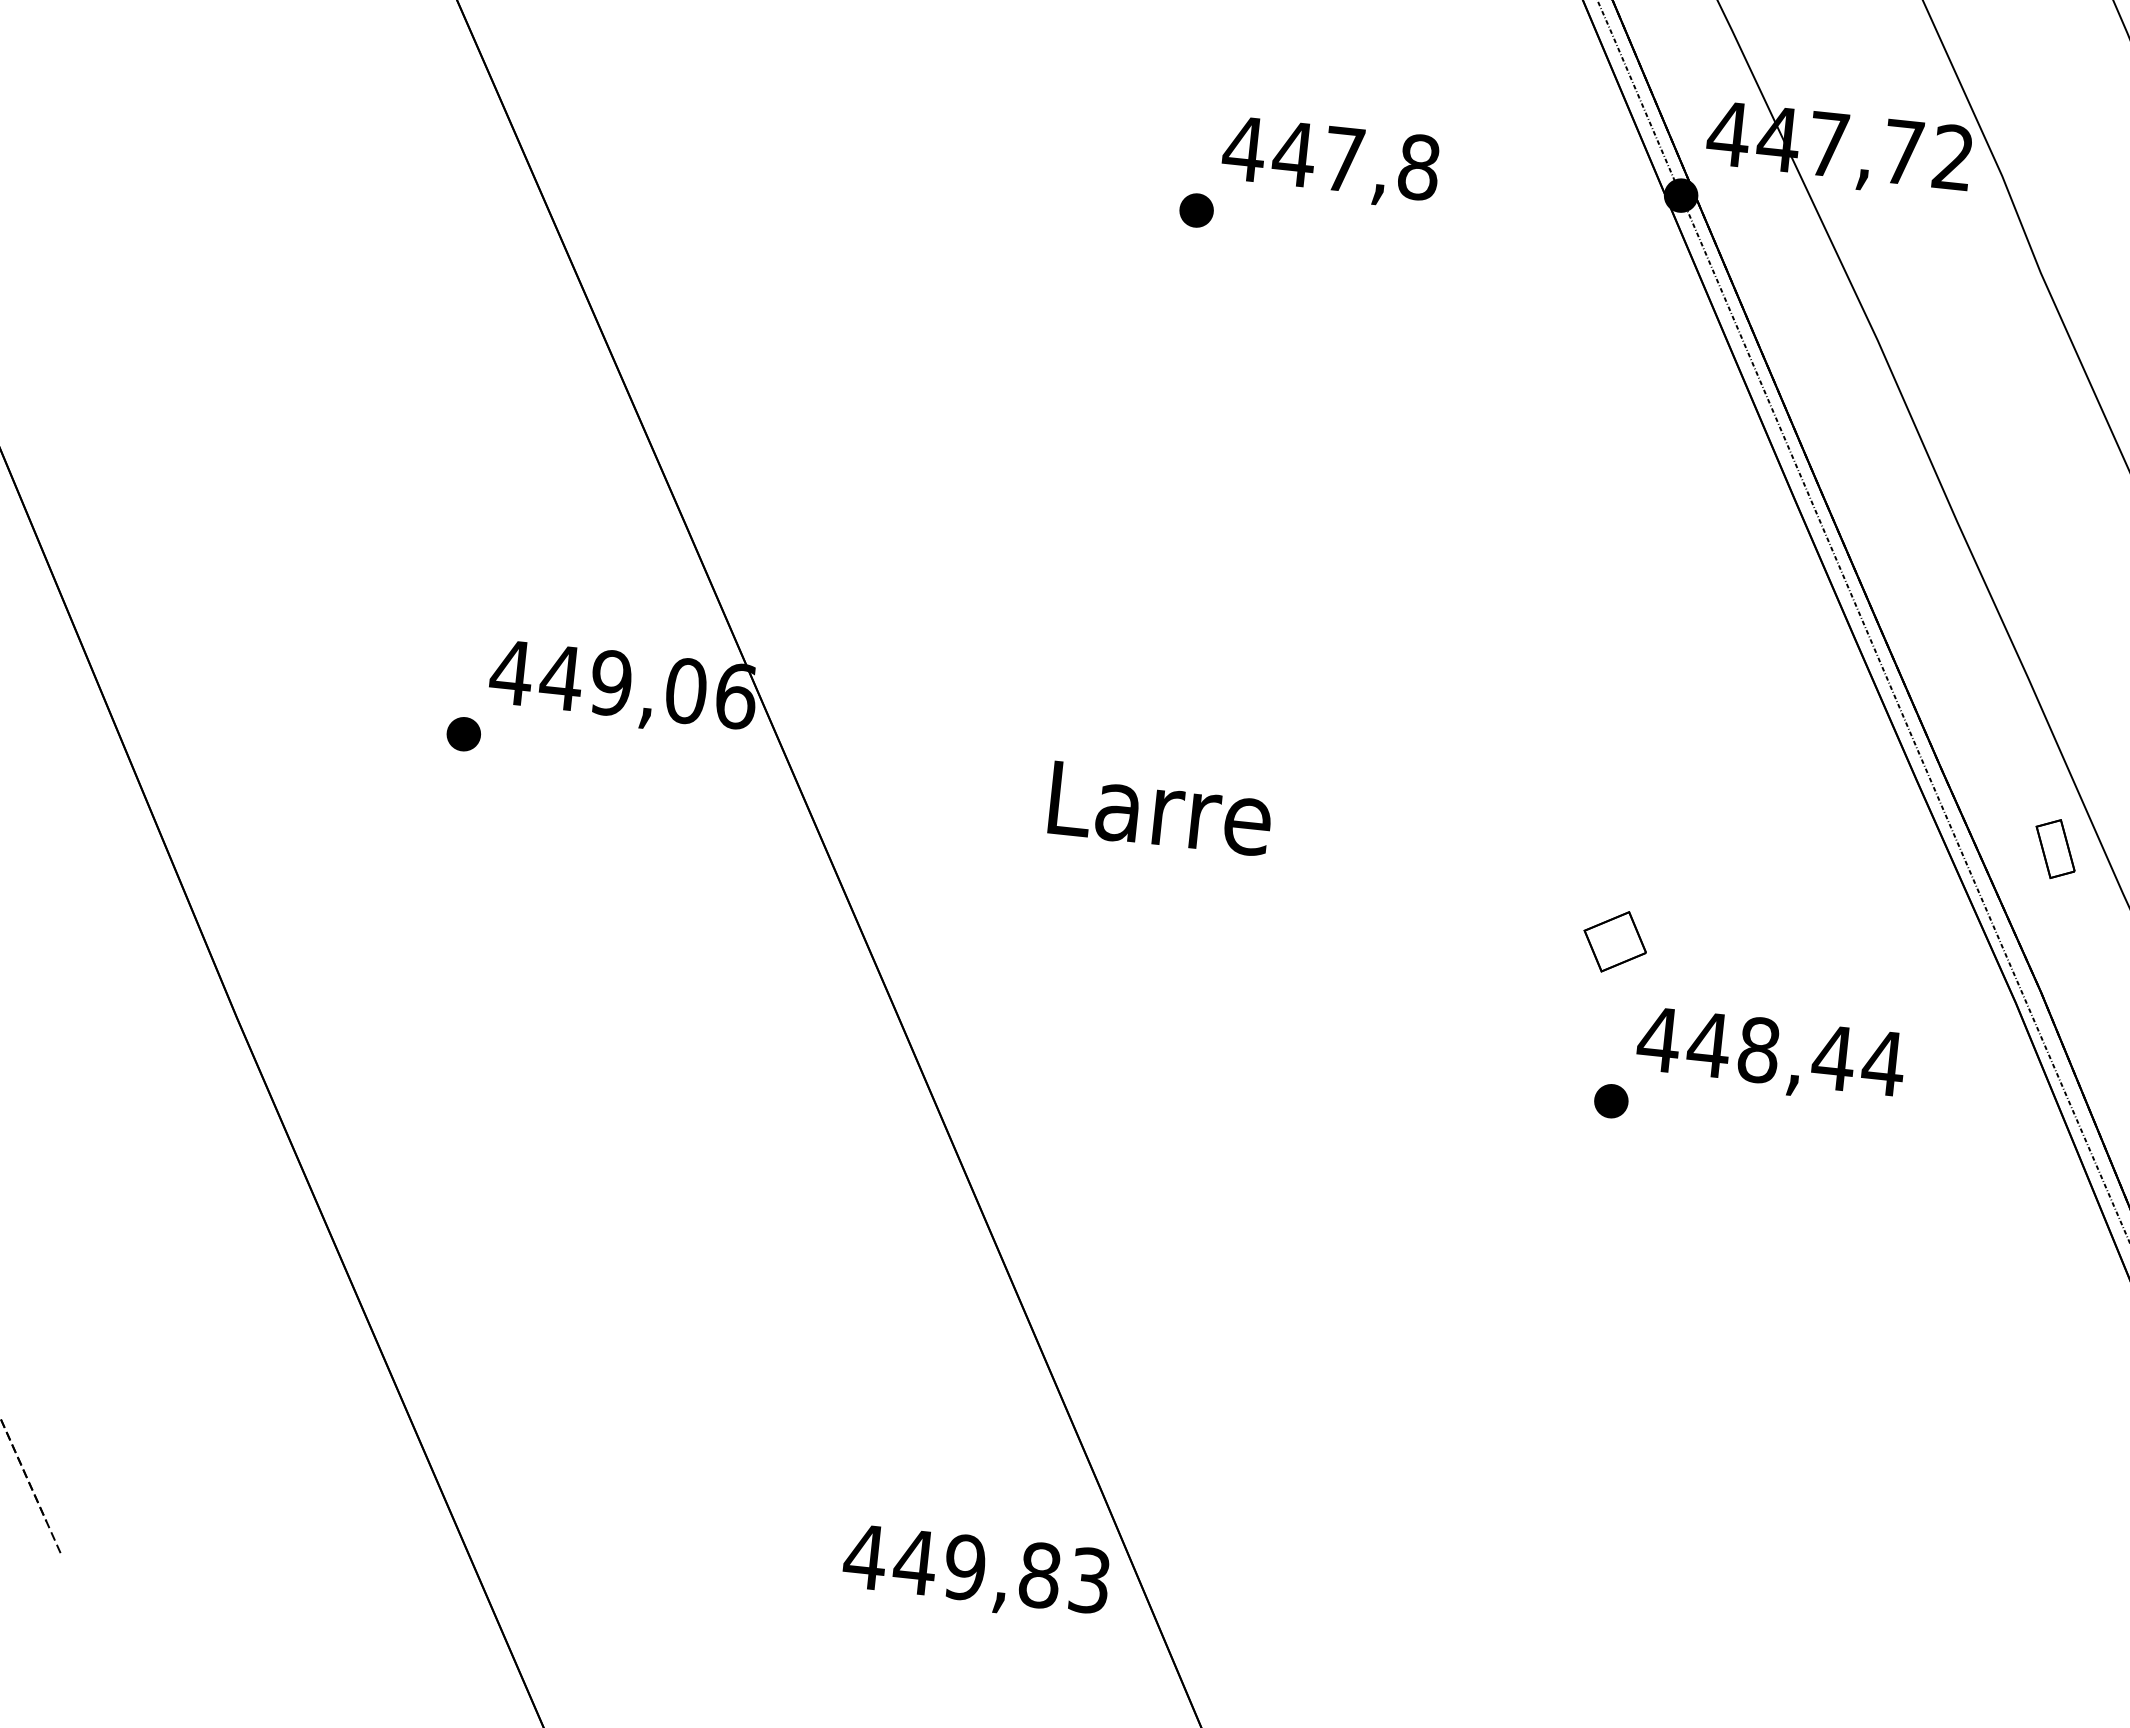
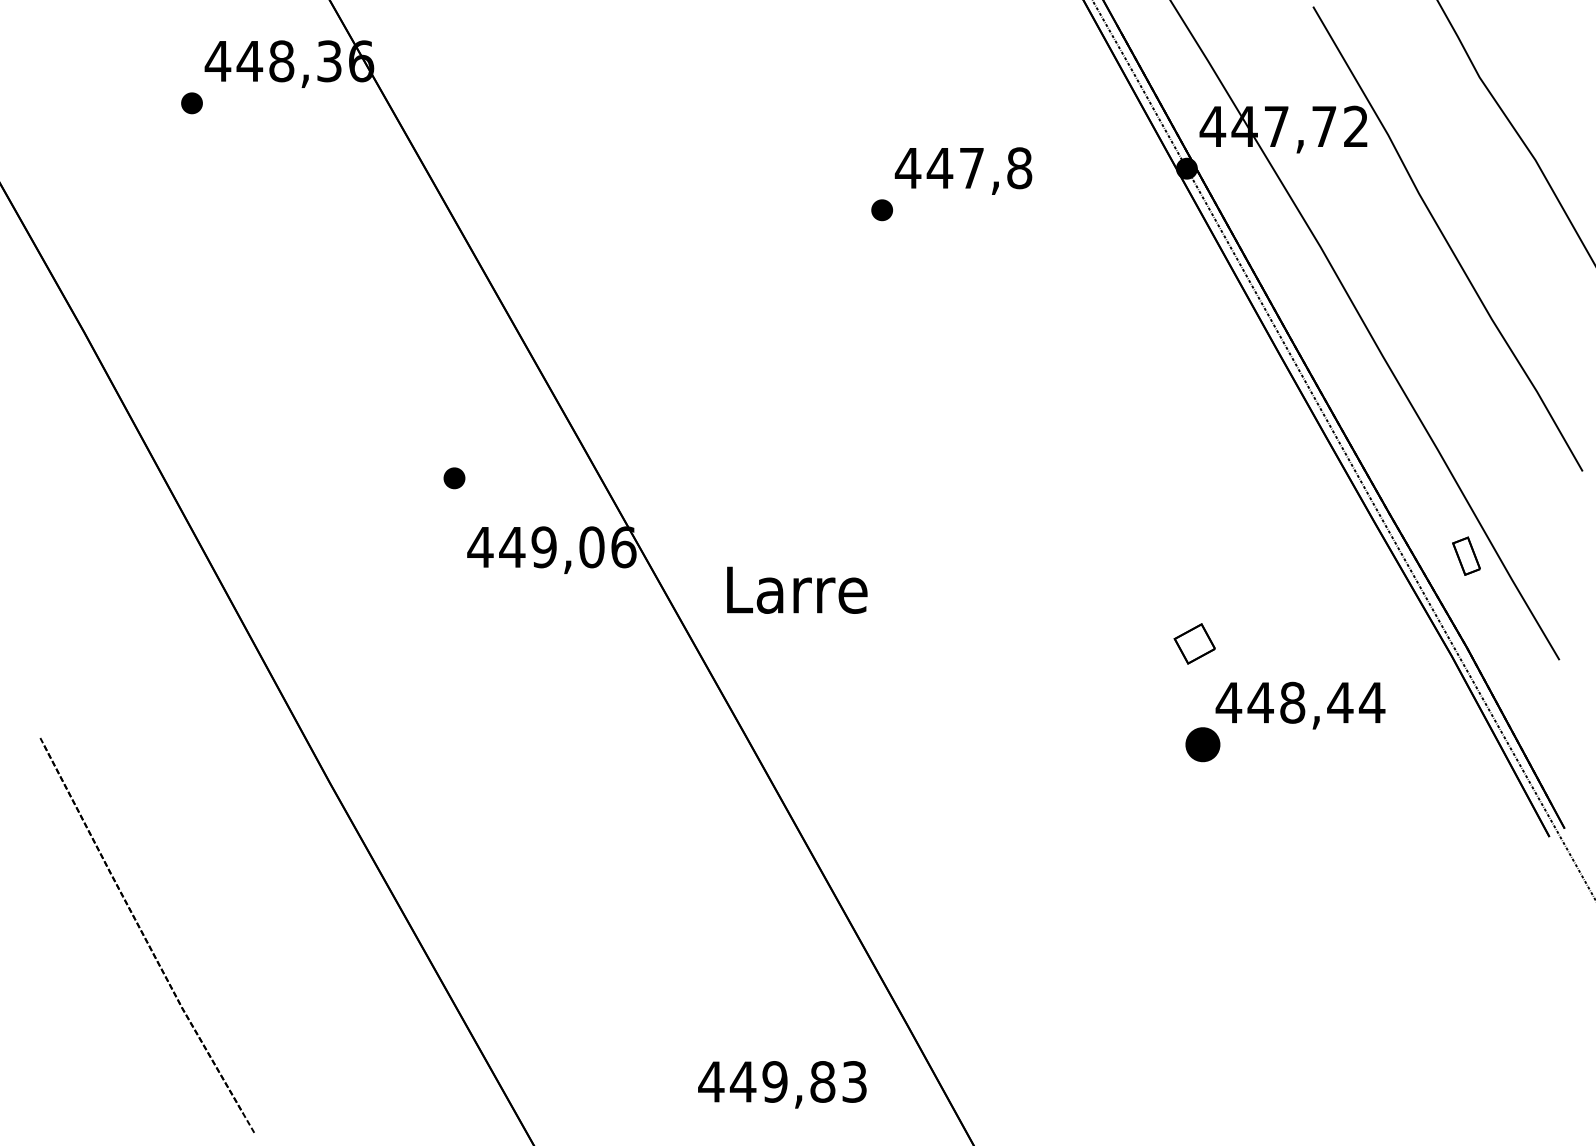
part: (463, 734) -> (454, 478), moved
text: (1161, 807) -> (797, 589), moved
part: (1610, 1100) -> (1202, 744), size x1.6
text: (976, 1572) -> (782, 1084), moved

